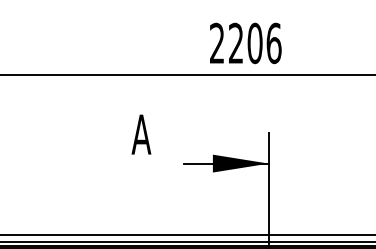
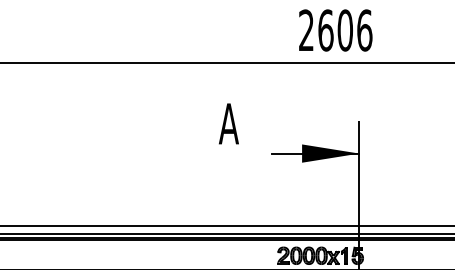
text: (235, 43) -> (325, 30), 2206 -> 2606

